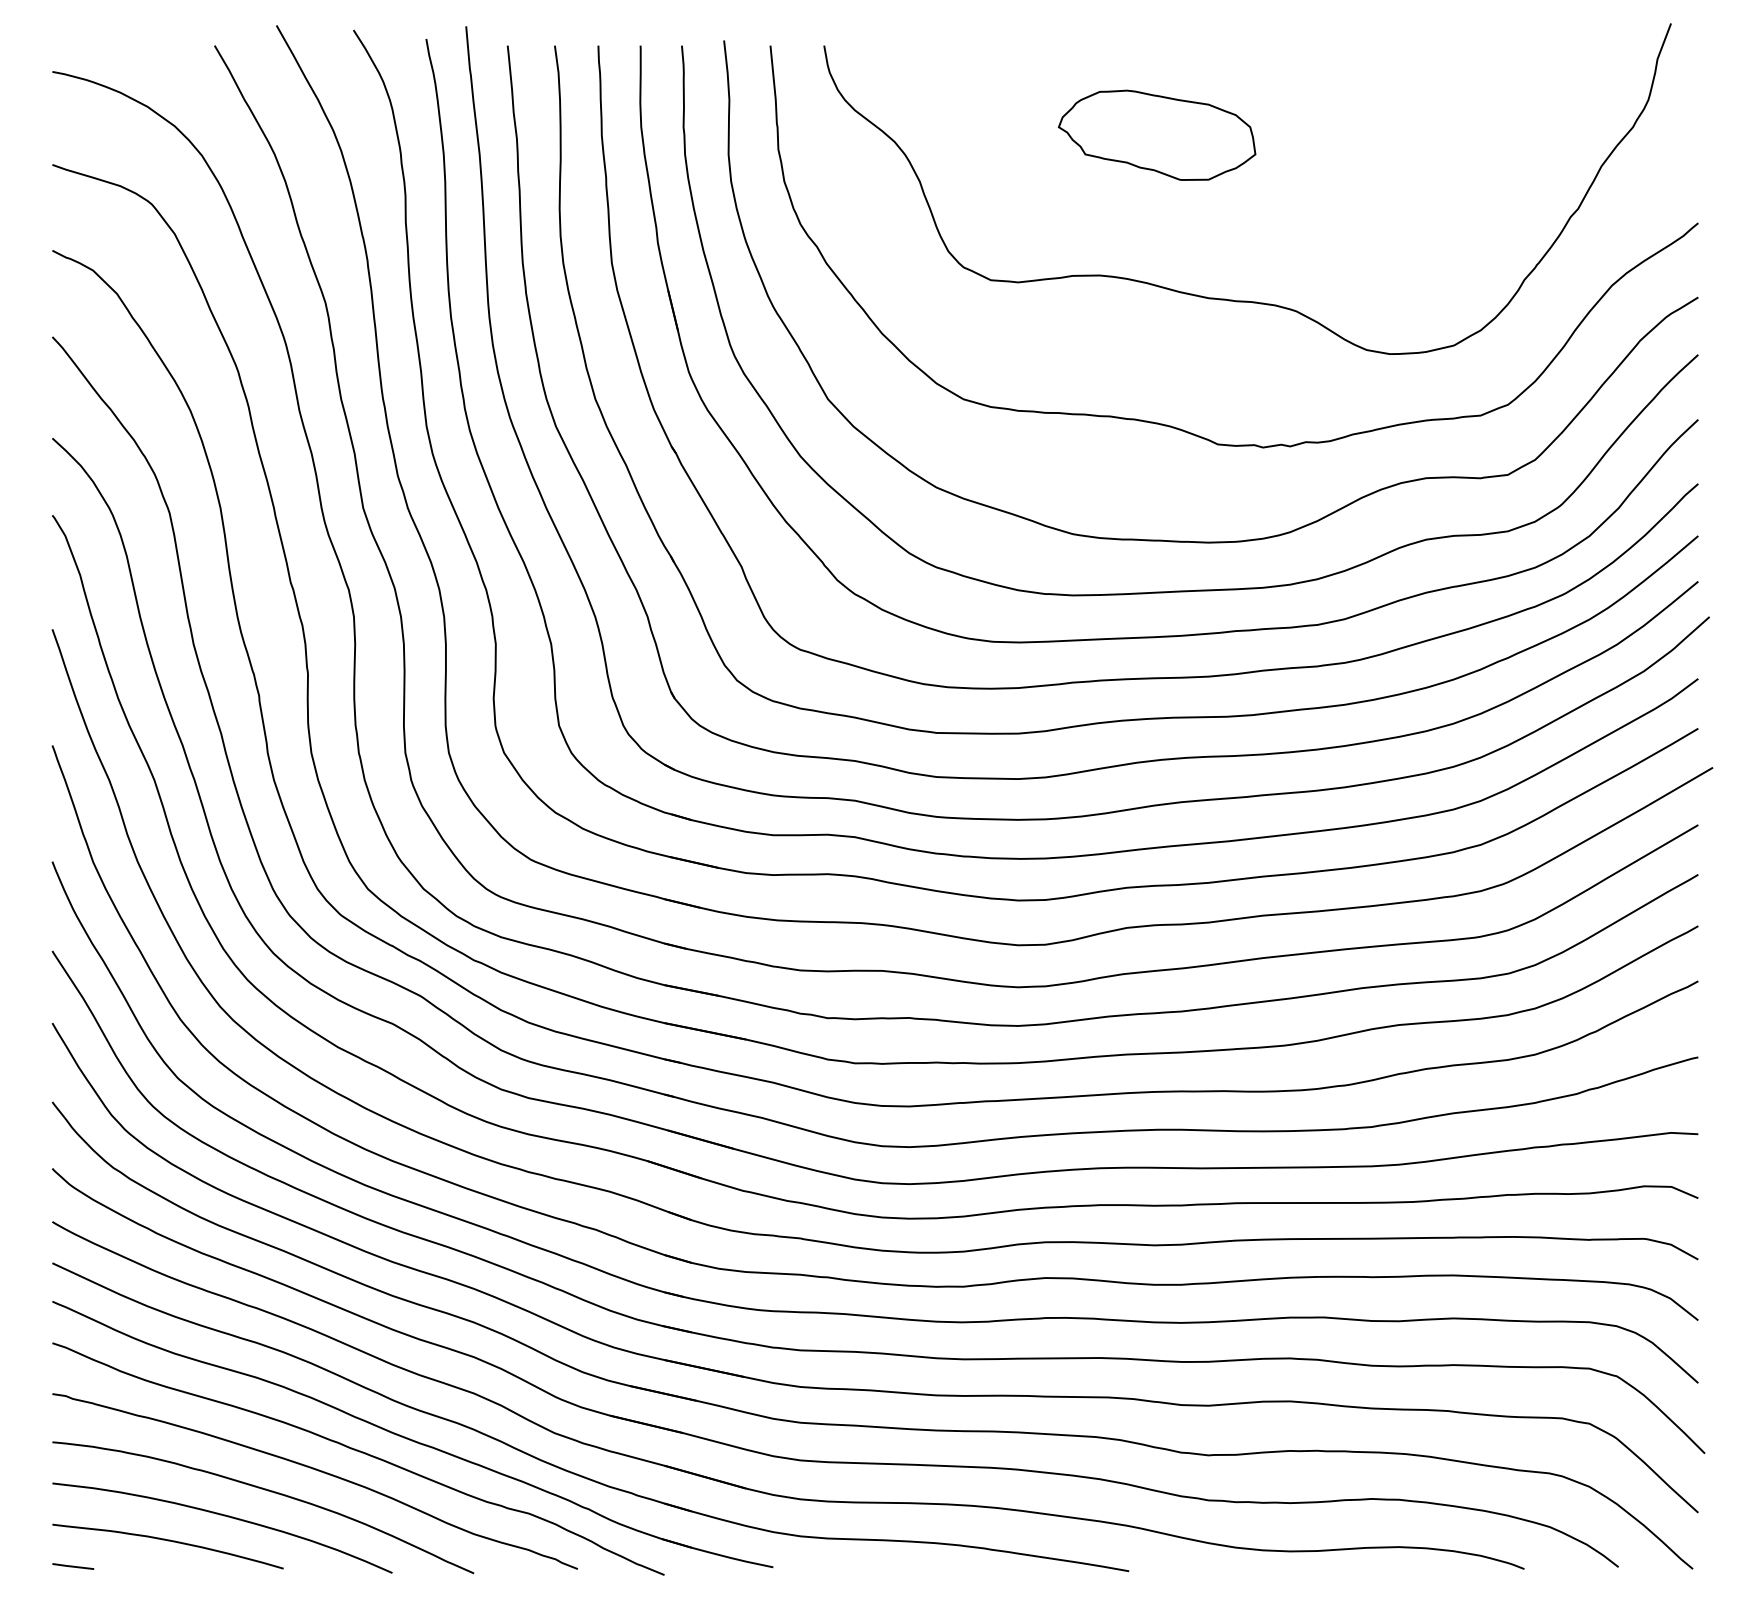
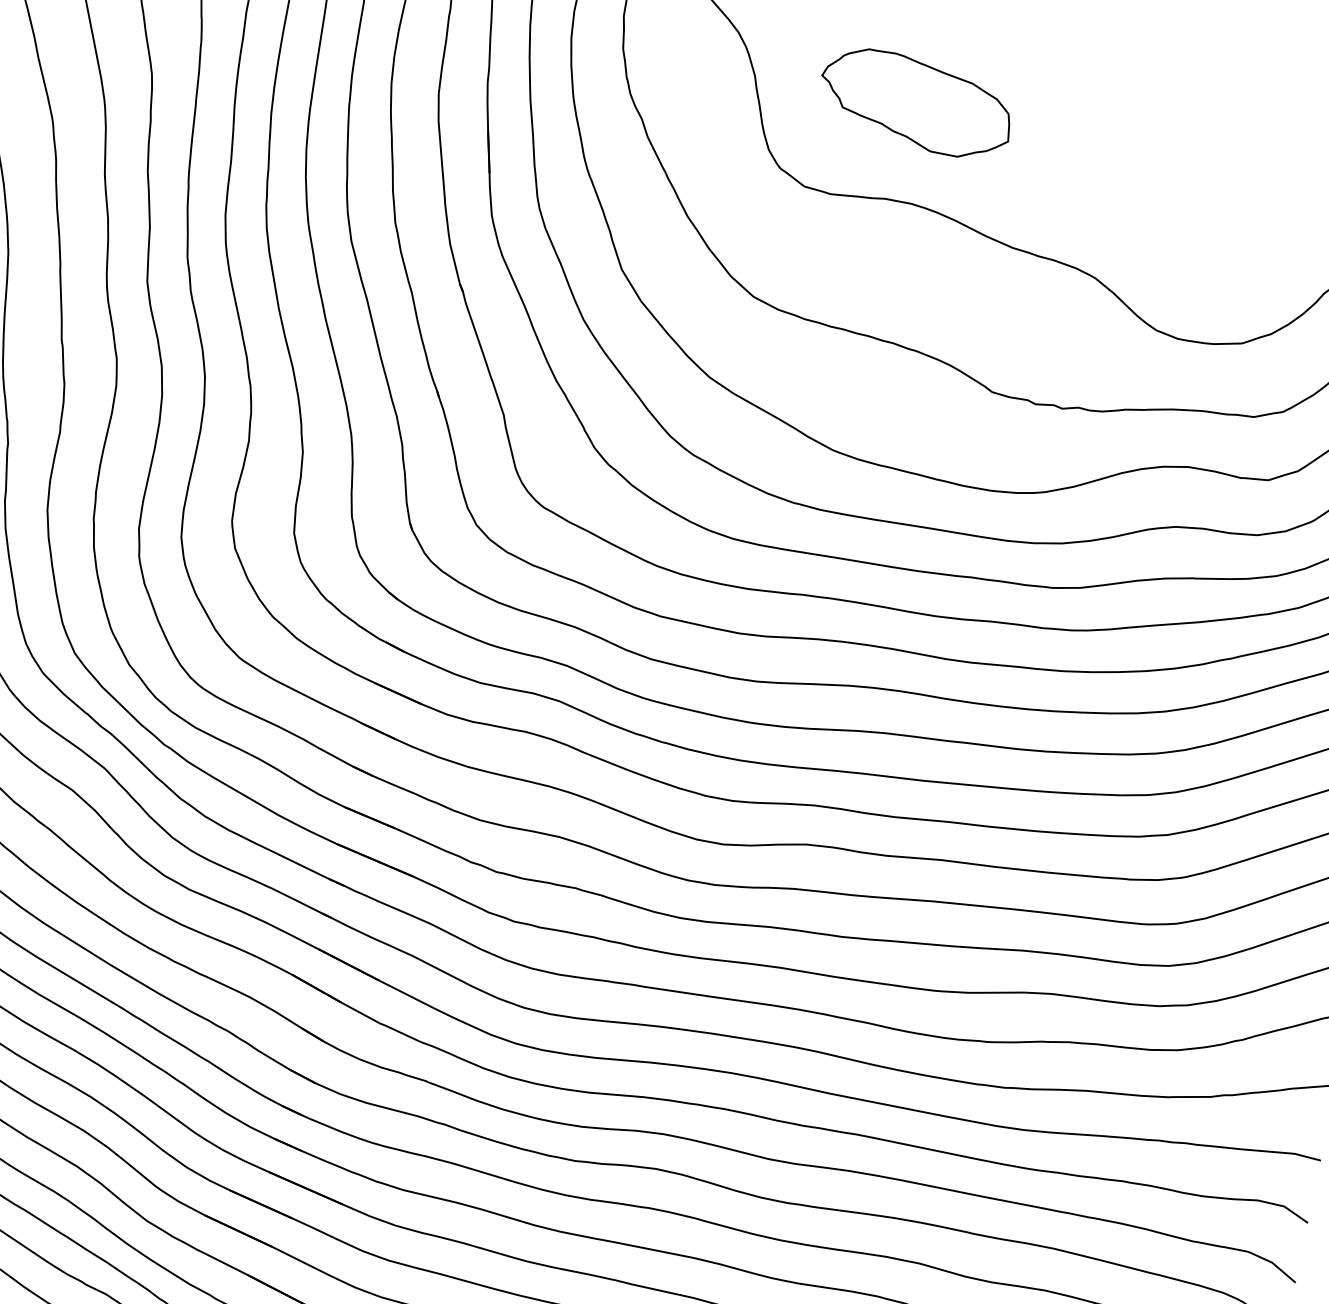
part: (1156, 134) -> (915, 102), moved

